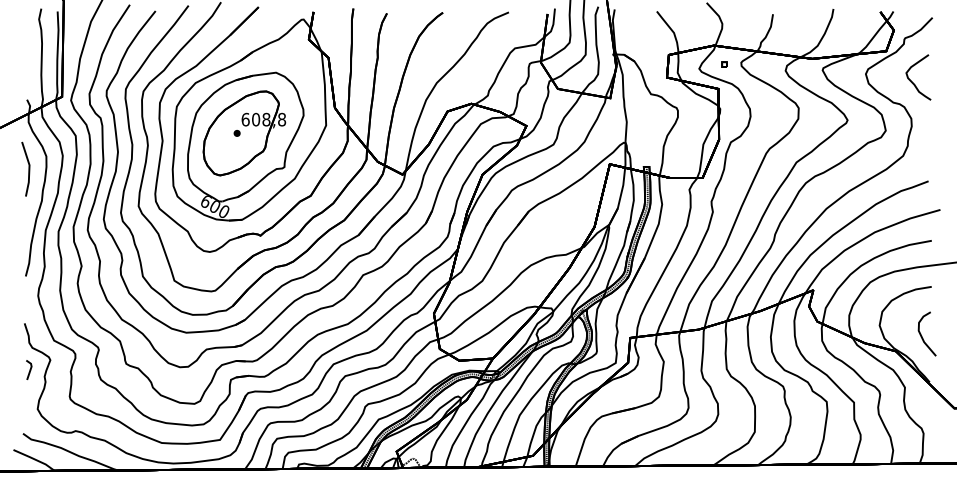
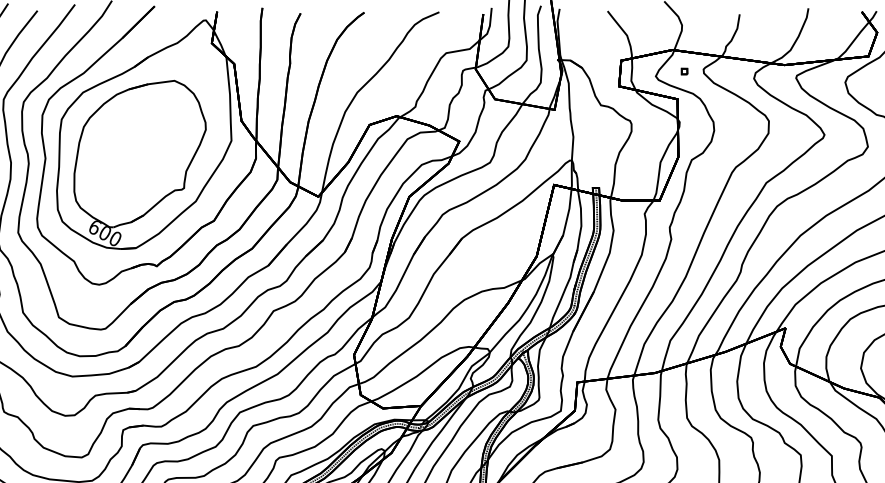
part: (244, 133) -> (138, 149), removed

